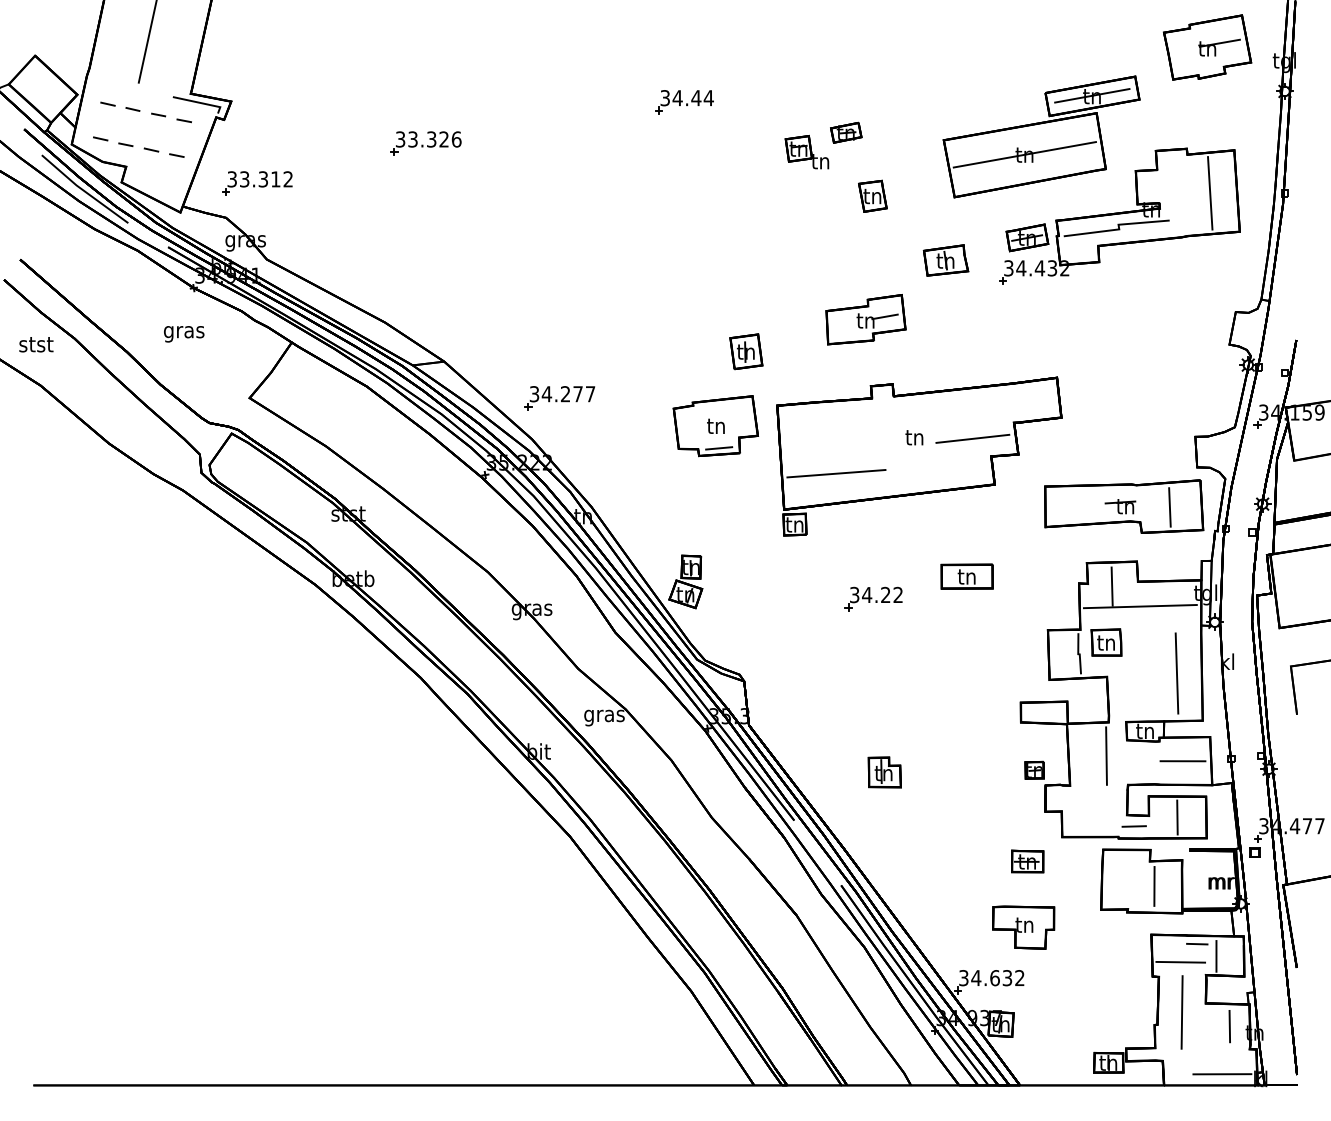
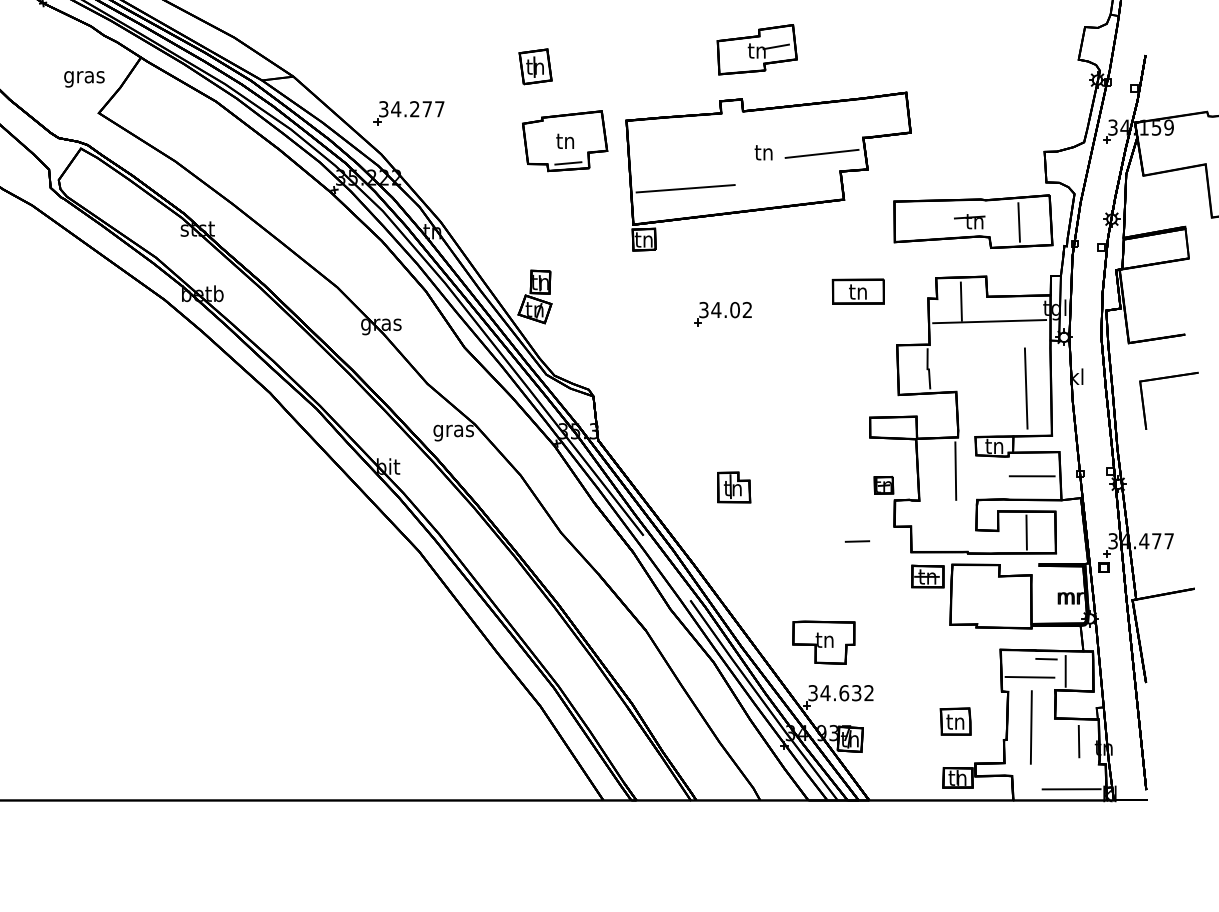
part: (865, 319) -> (756, 49), moved
text: (184, 334) -> (84, 79), moved
part: (746, 351) -> (535, 66), moved
part: (966, 576) -> (857, 291), moved
text: (885, 595) -> (734, 310), 34.22 -> 34.02
part: (1106, 642) -> (955, 721), moved
line: (1133, 826) -> (856, 541), moved
part: (1027, 861) -> (927, 576), moved
line: (1154, 886) -> (1003, 601), removed
part: (1023, 927) -> (823, 642), moved

